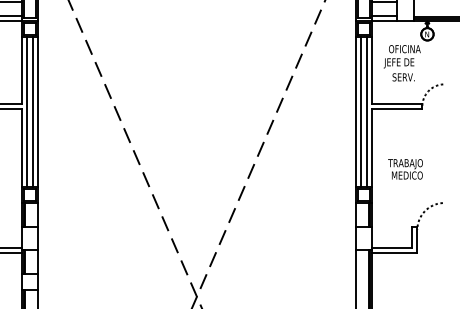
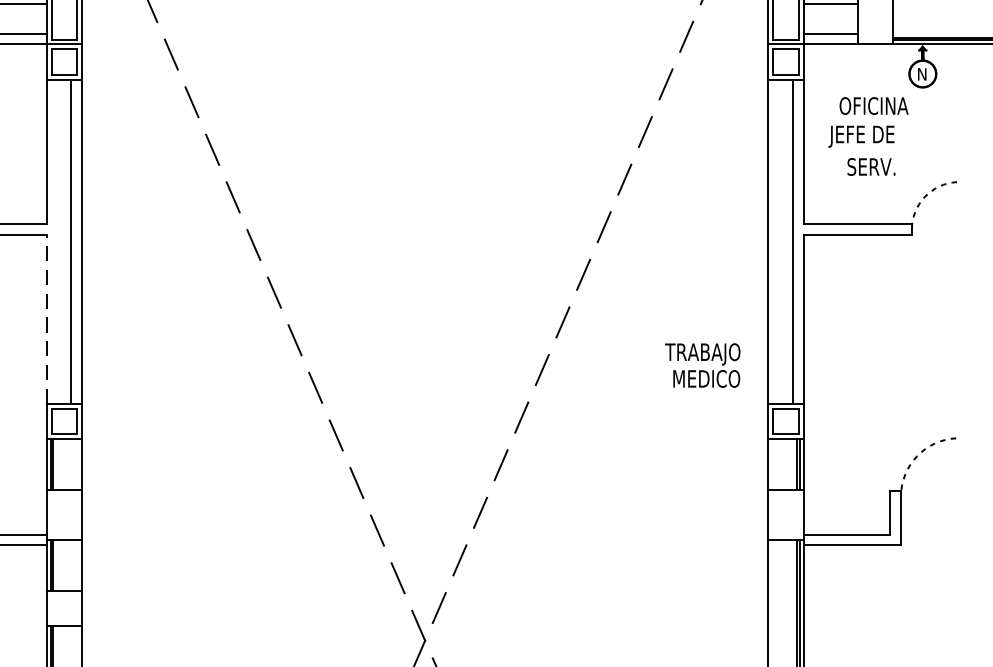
line: (26, 112) -> (57, 242), removed
line: (360, 112) -> (778, 242), removed
line: (21, 147) -> (46, 318), solid -> dashed
text: (405, 169) -> (702, 365), moved

